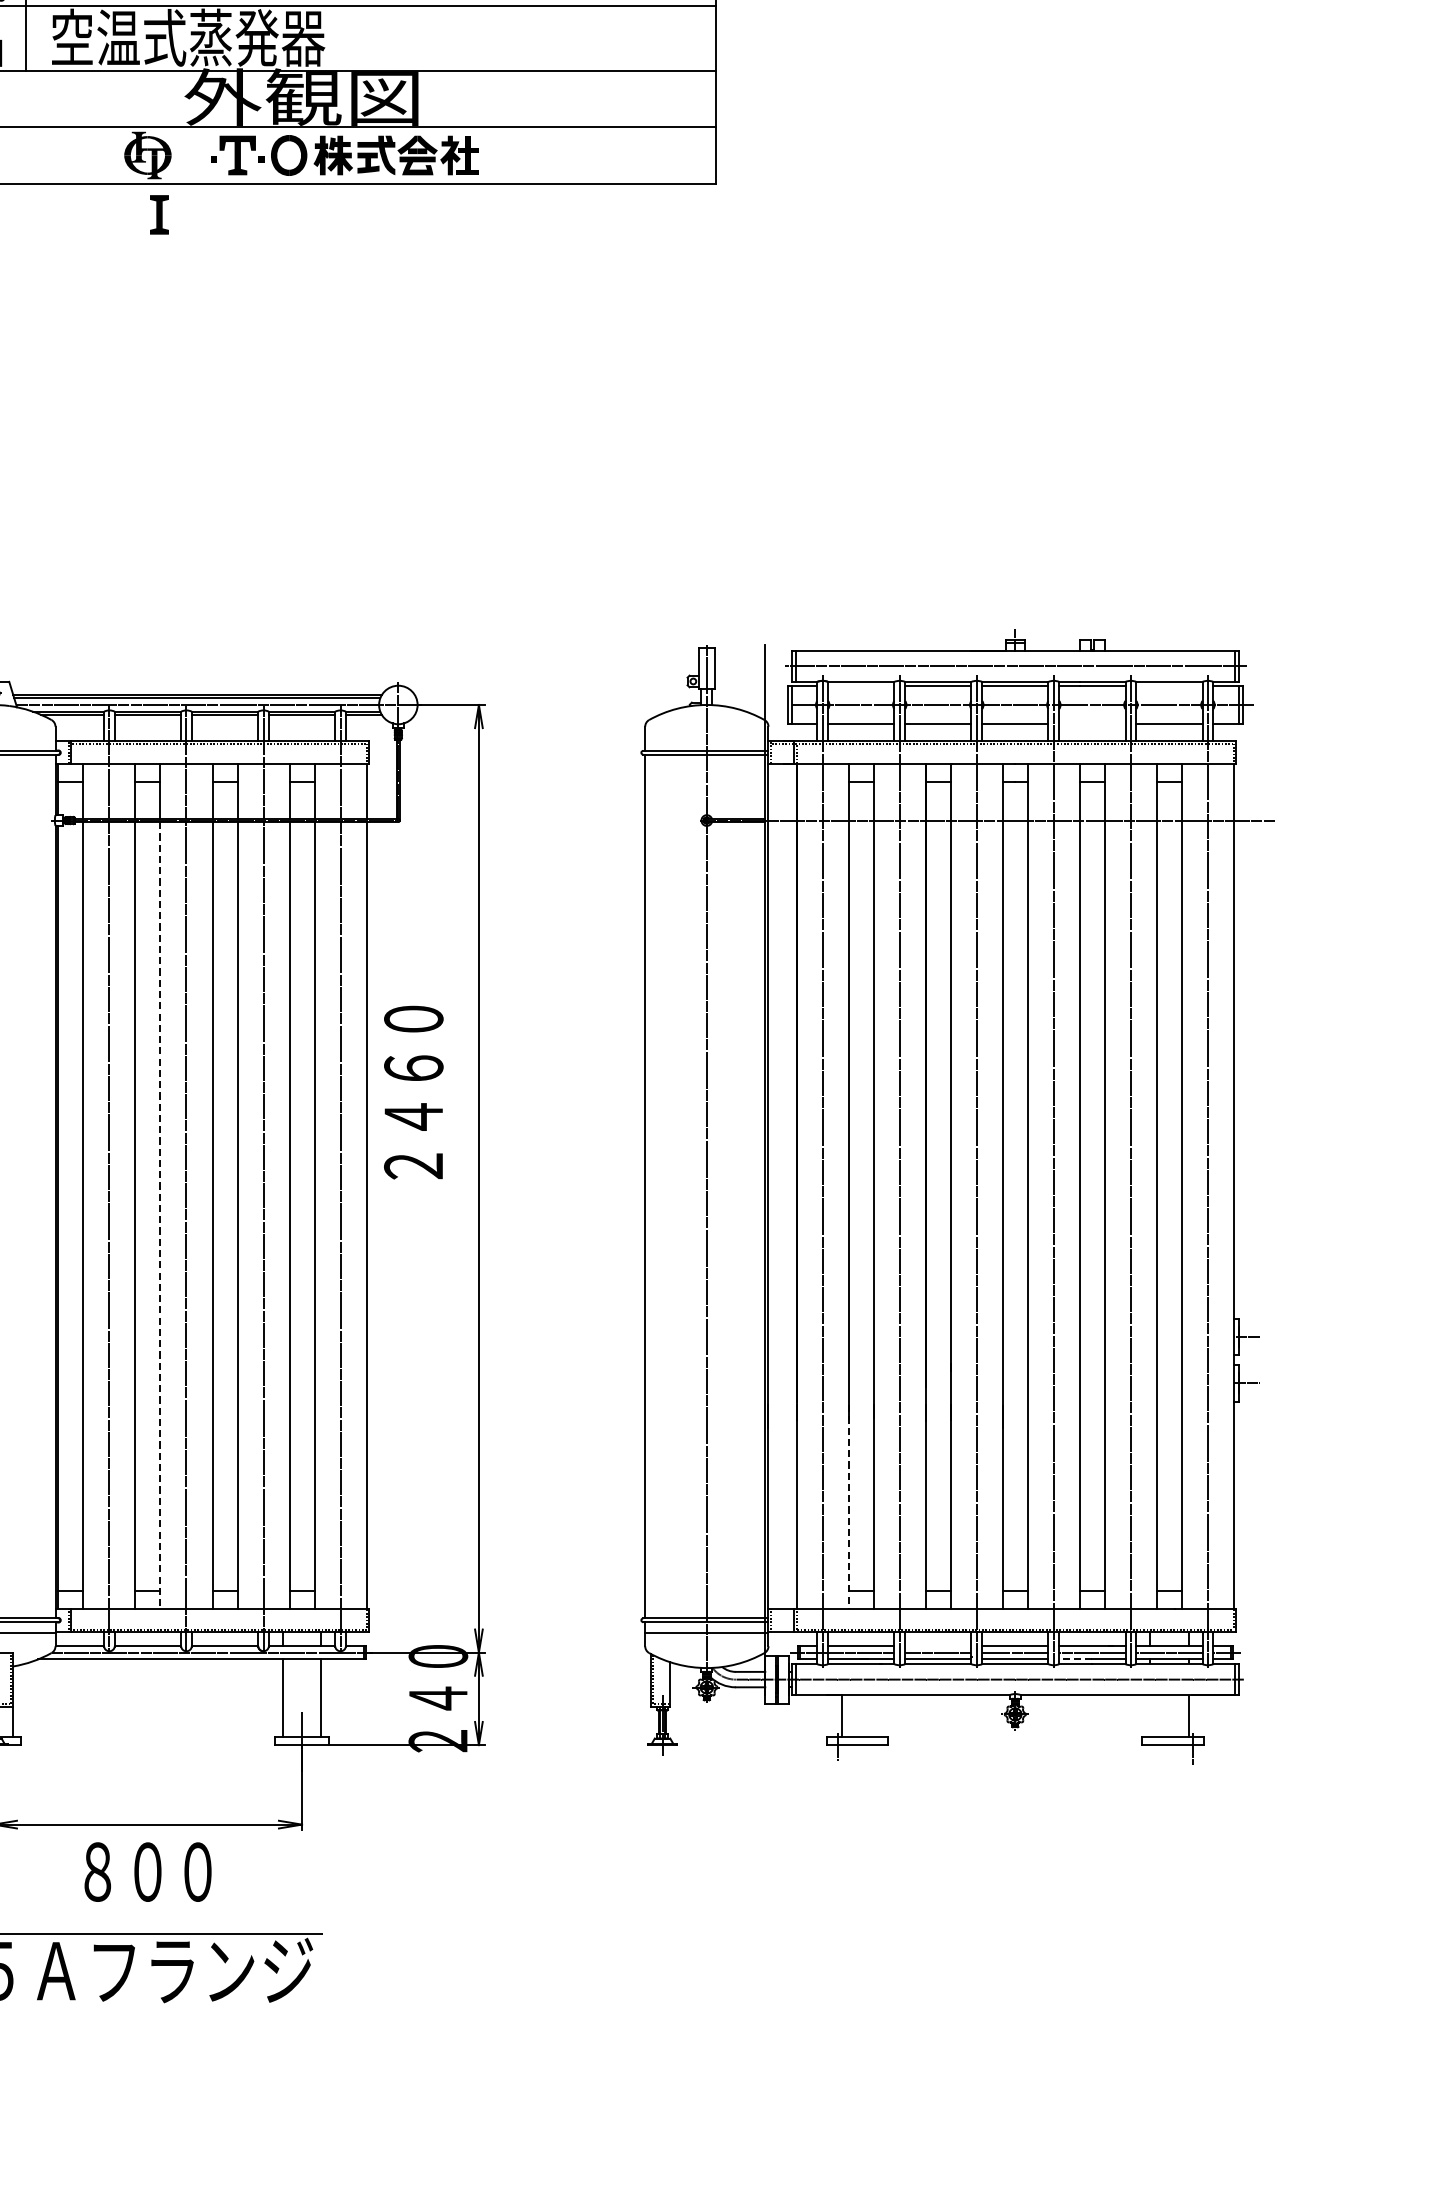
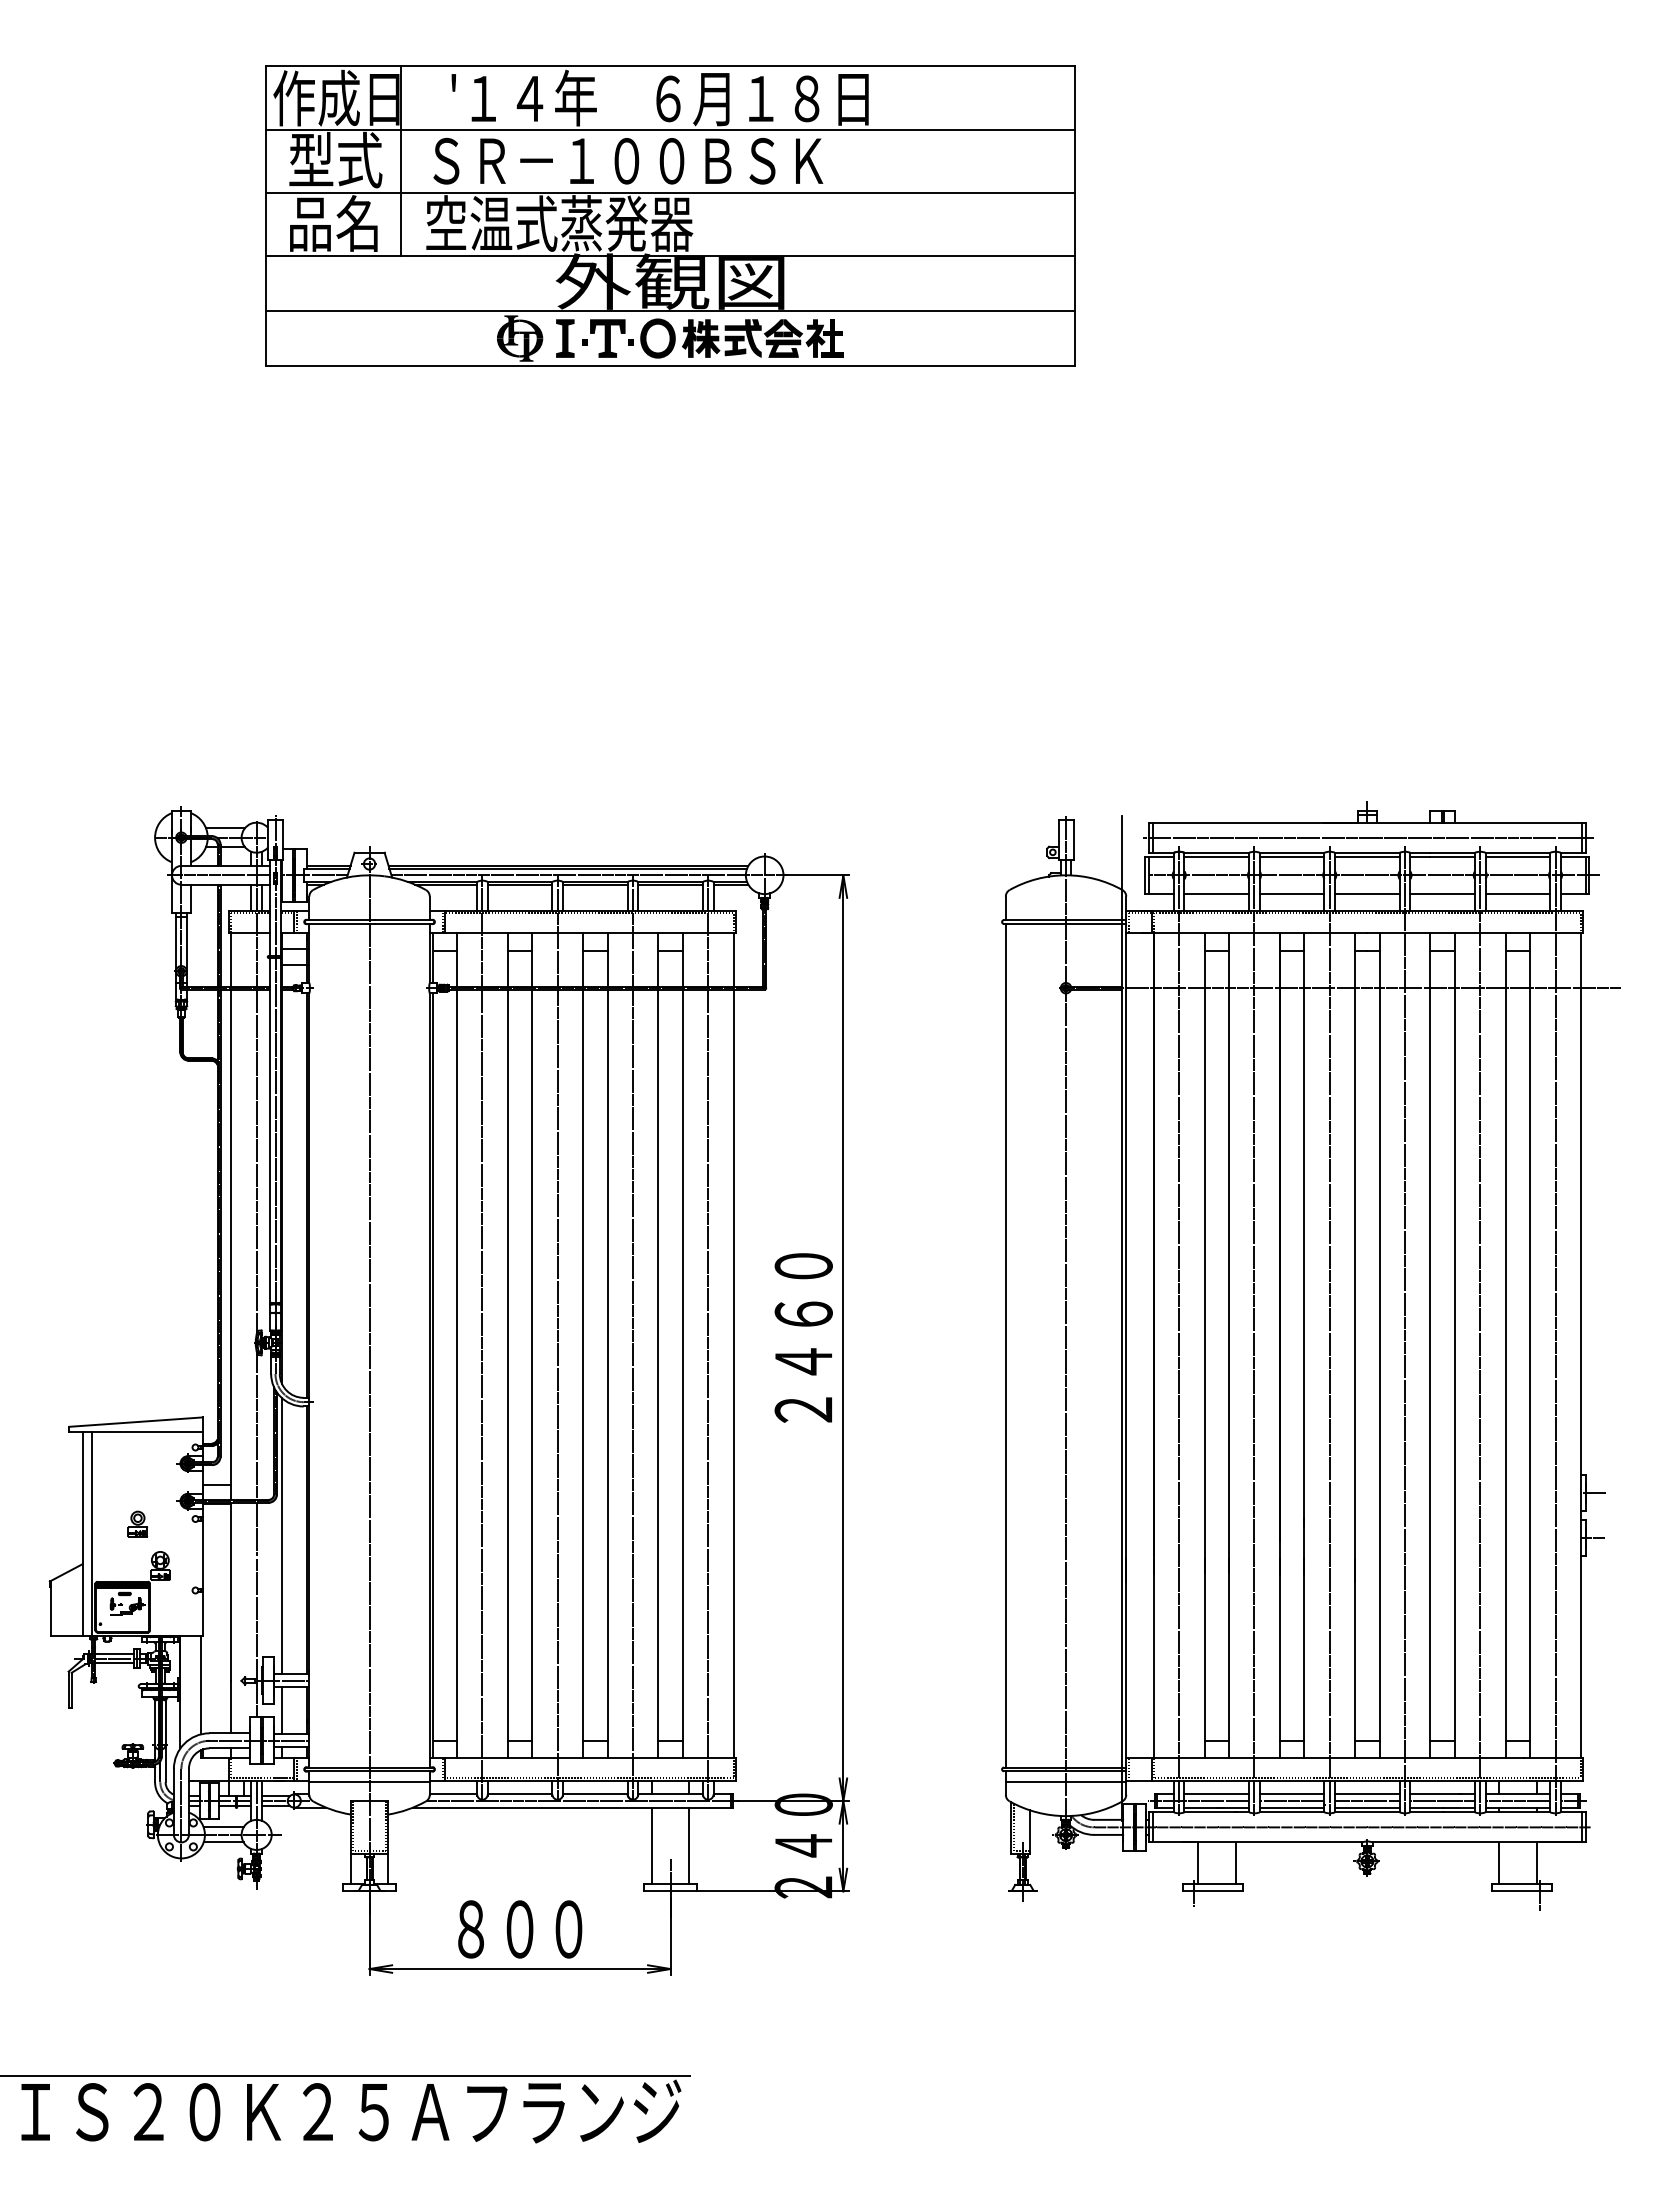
part: (159, 214) -> (565, 338), moved
line: (860, 685) -> (1216, 856), added
line: (1169, 685) -> (1517, 856), added
line: (1092, 724) -> (1442, 894), added
text: (413, 1092) -> (803, 1337), moved
line: (160, 1215) -> (532, 1374), dashed -> solid
line: (848, 1507) -> (1204, 1659), dashed -> solid
line: (937, 1645) -> (1291, 1794), added
line: (1074, 1659) -> (1425, 1807), dashed -> solid
line: (880, 1716) -> (1235, 1863), added
line: (1150, 1716) -> (1499, 1863), added
text: (148, 1872) -> (520, 1929), moved

